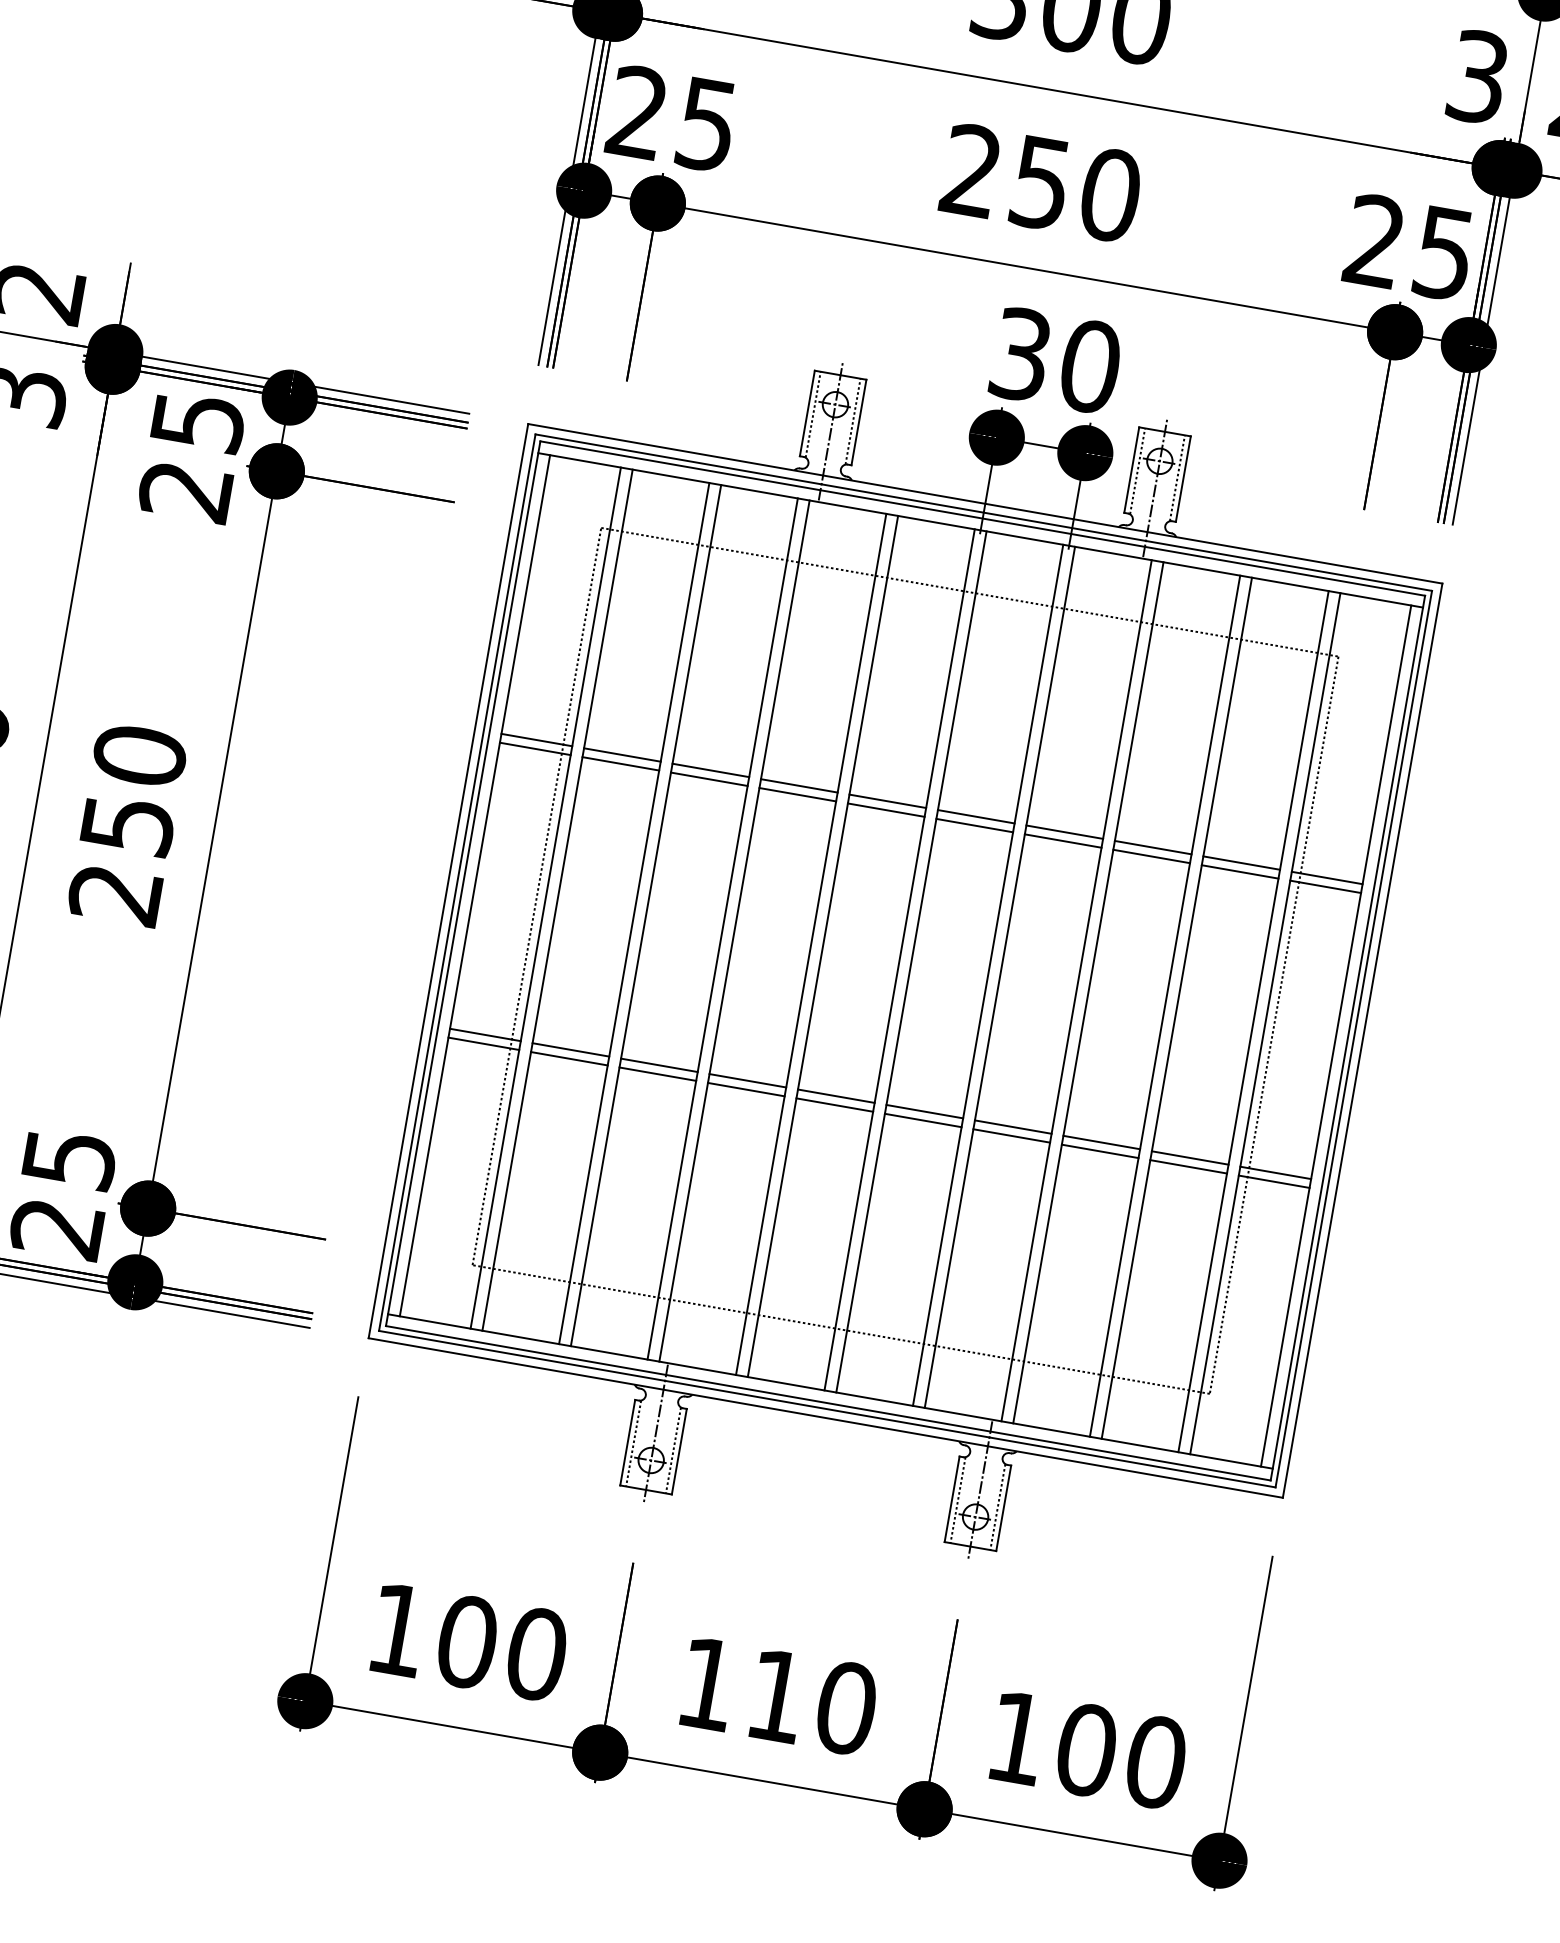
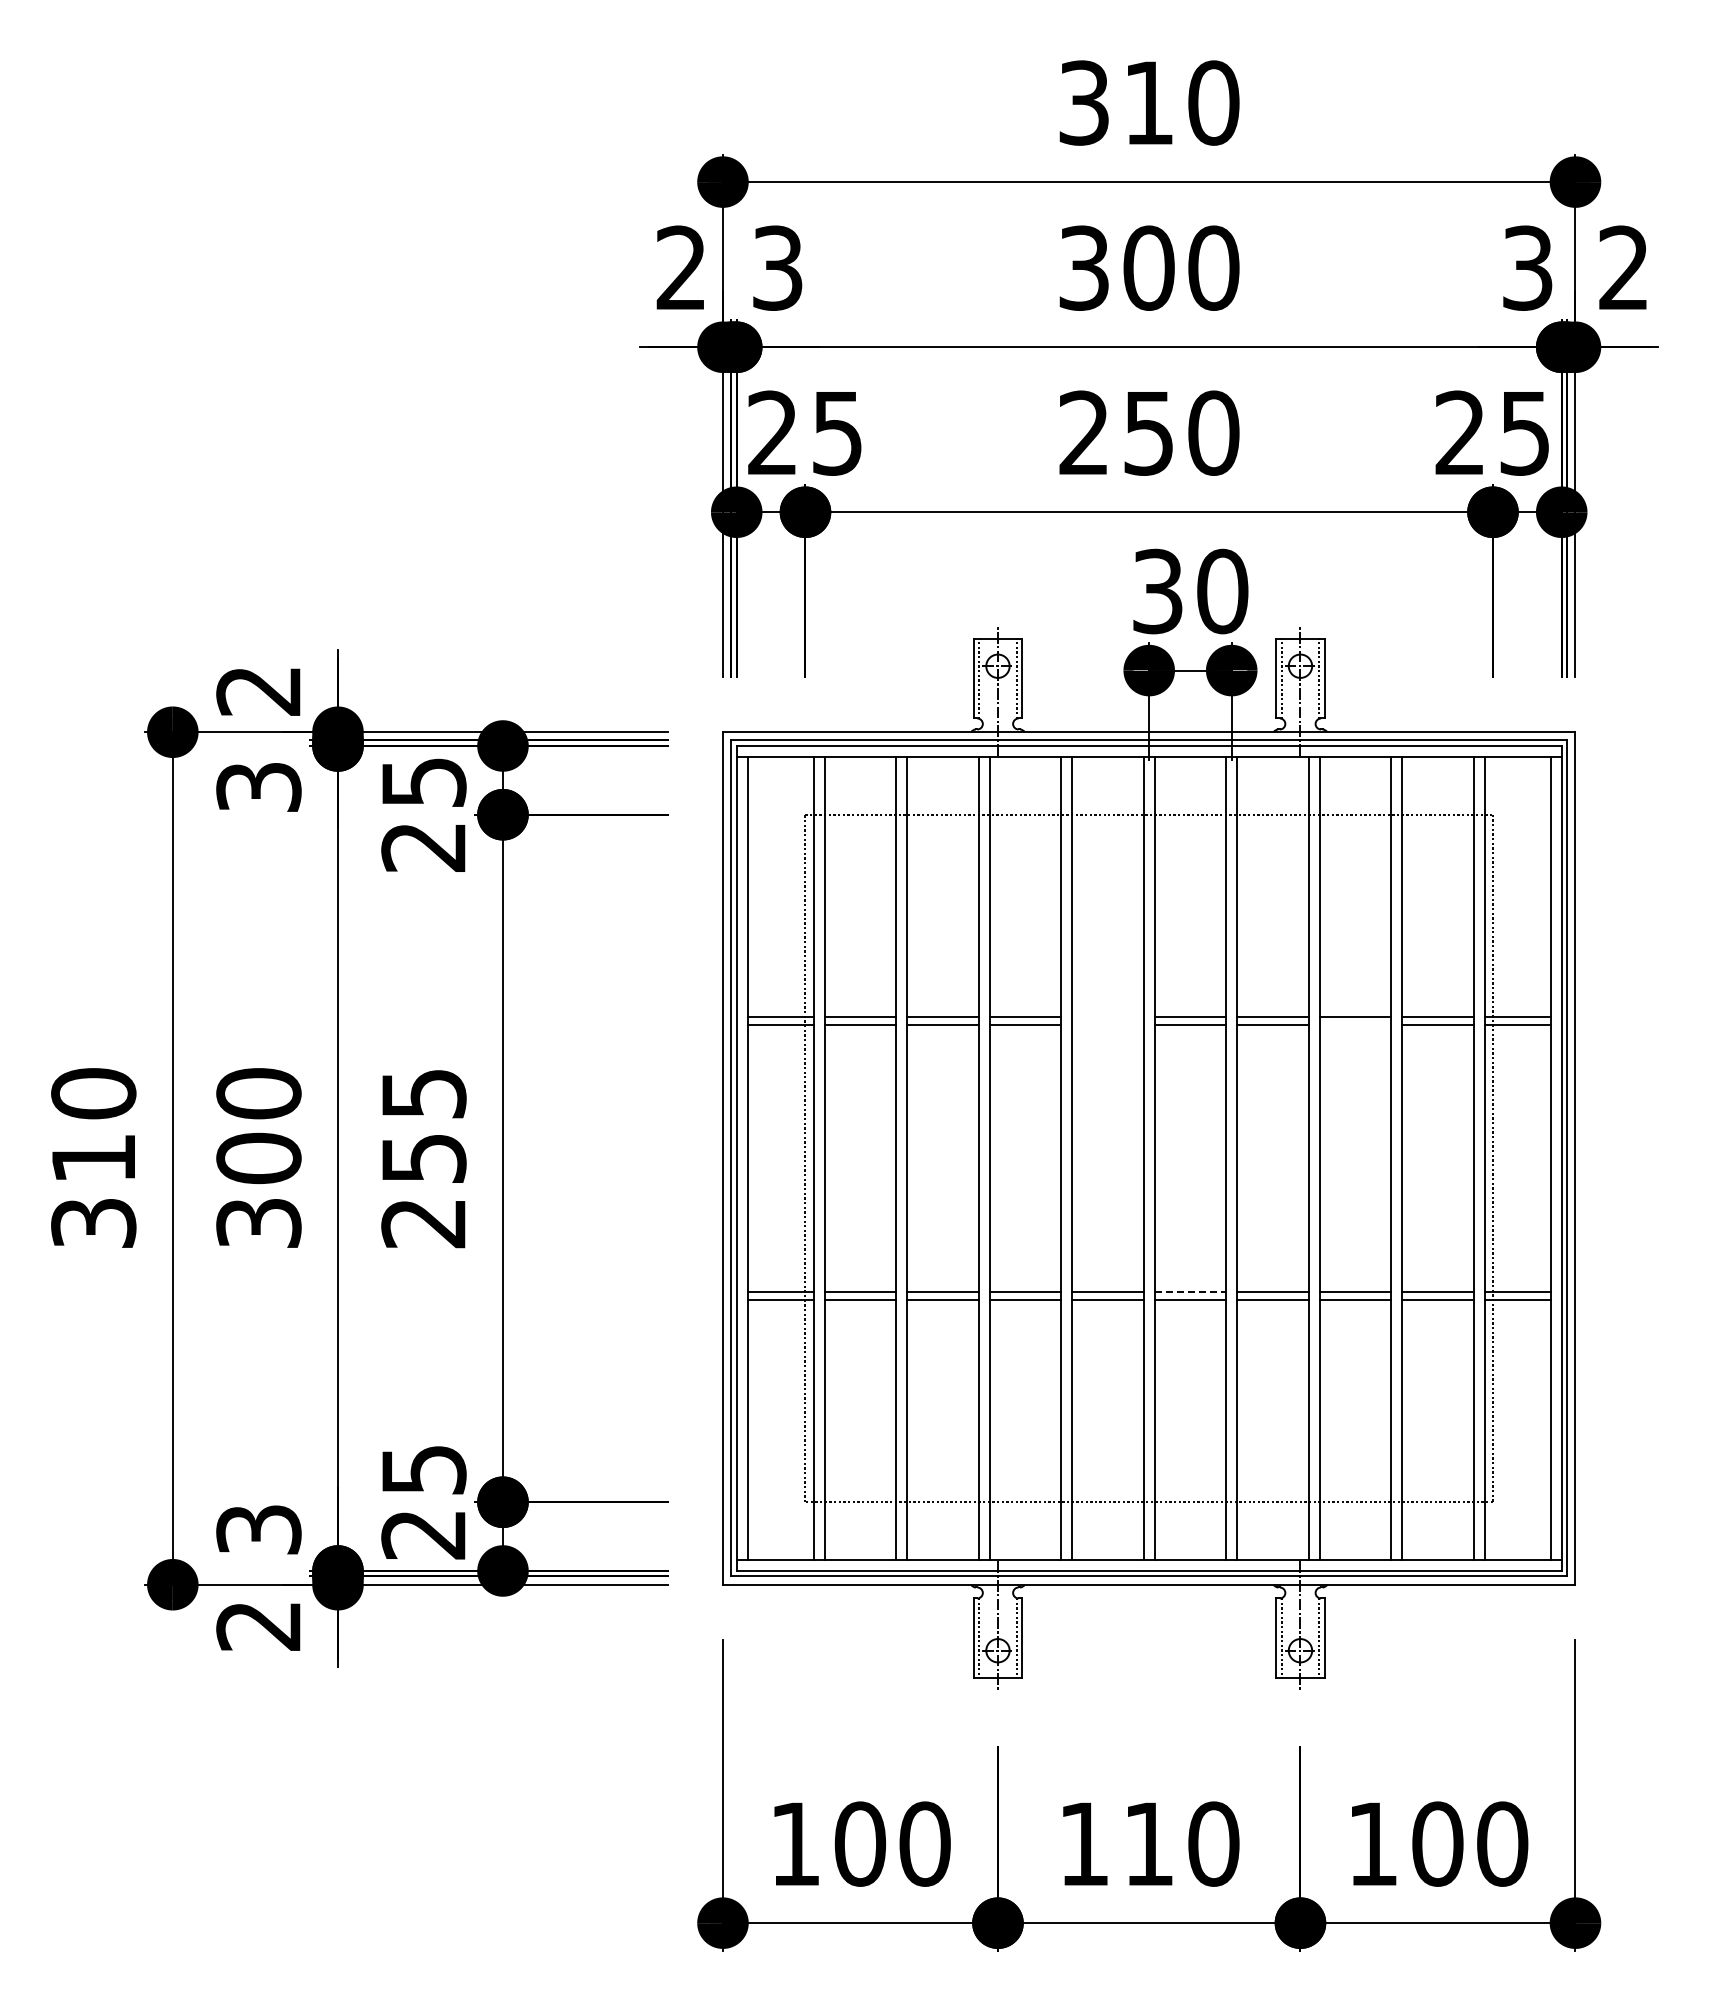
text: (139, 755) -> (423, 1093), 250 -> 255
line: (887, 800) -> (1107, 1016), removed
line: (885, 810) -> (1107, 1025), removed
line: (1151, 856) -> (1355, 1025), removed
line: (924, 1111) -> (1190, 1291), solid -> dashed

